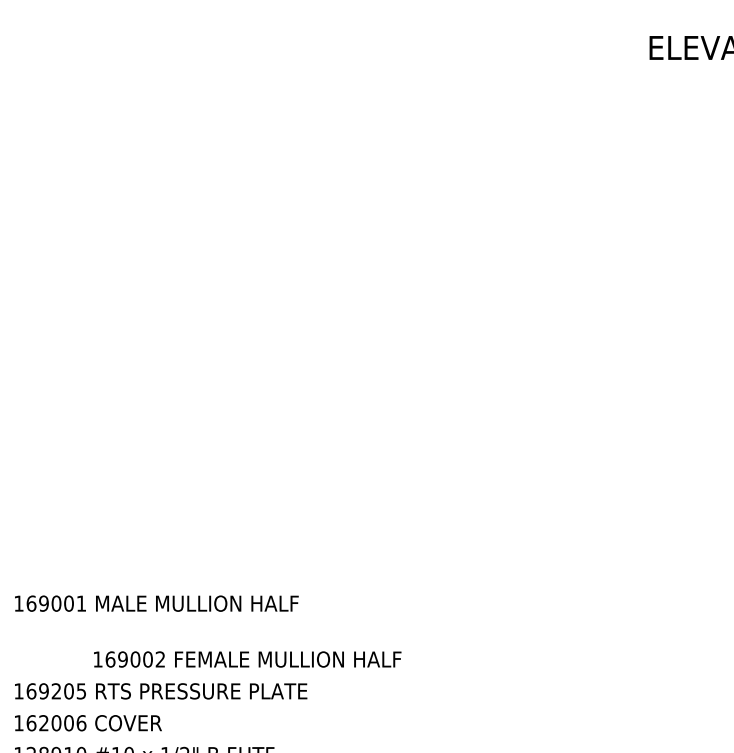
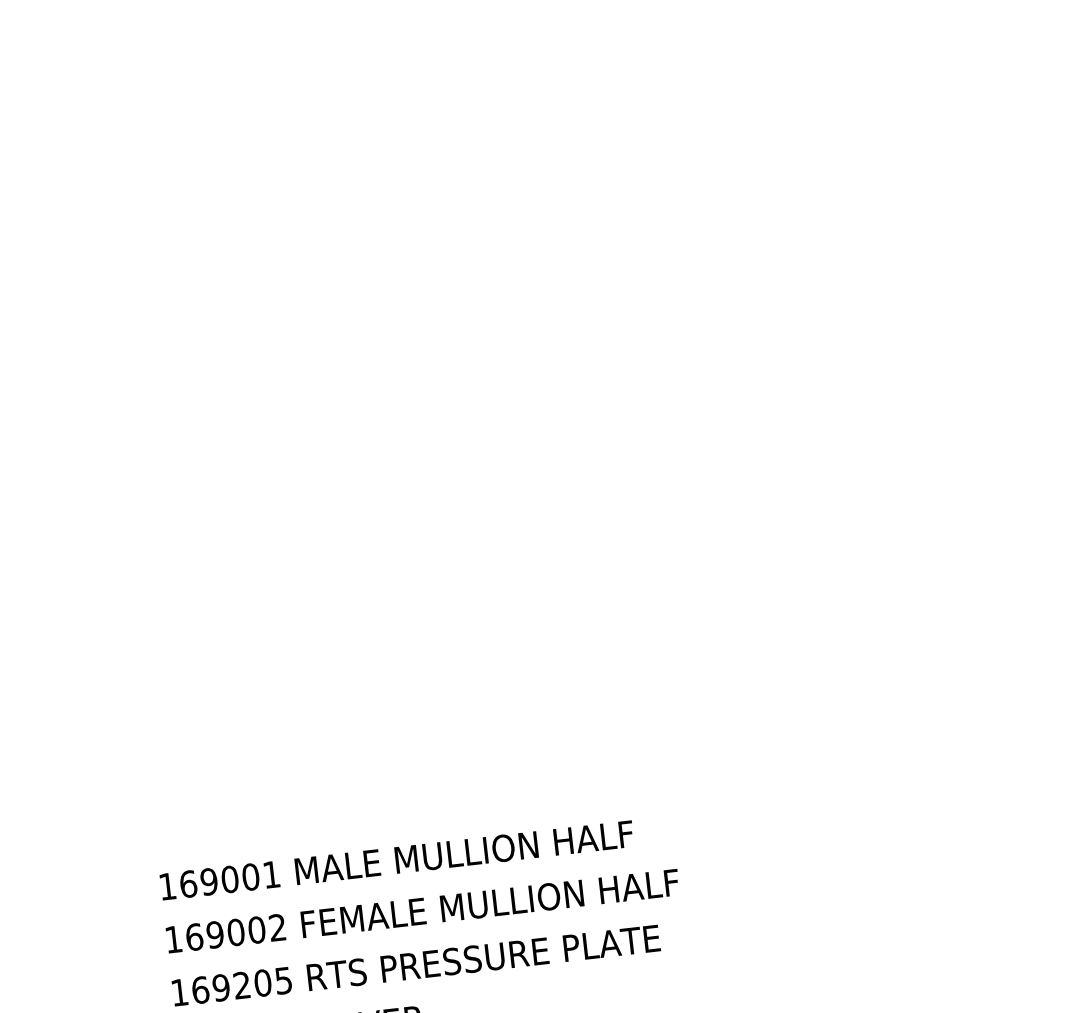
text: (156, 603) -> (396, 860), moved
text: (247, 659) -> (422, 911), moved

